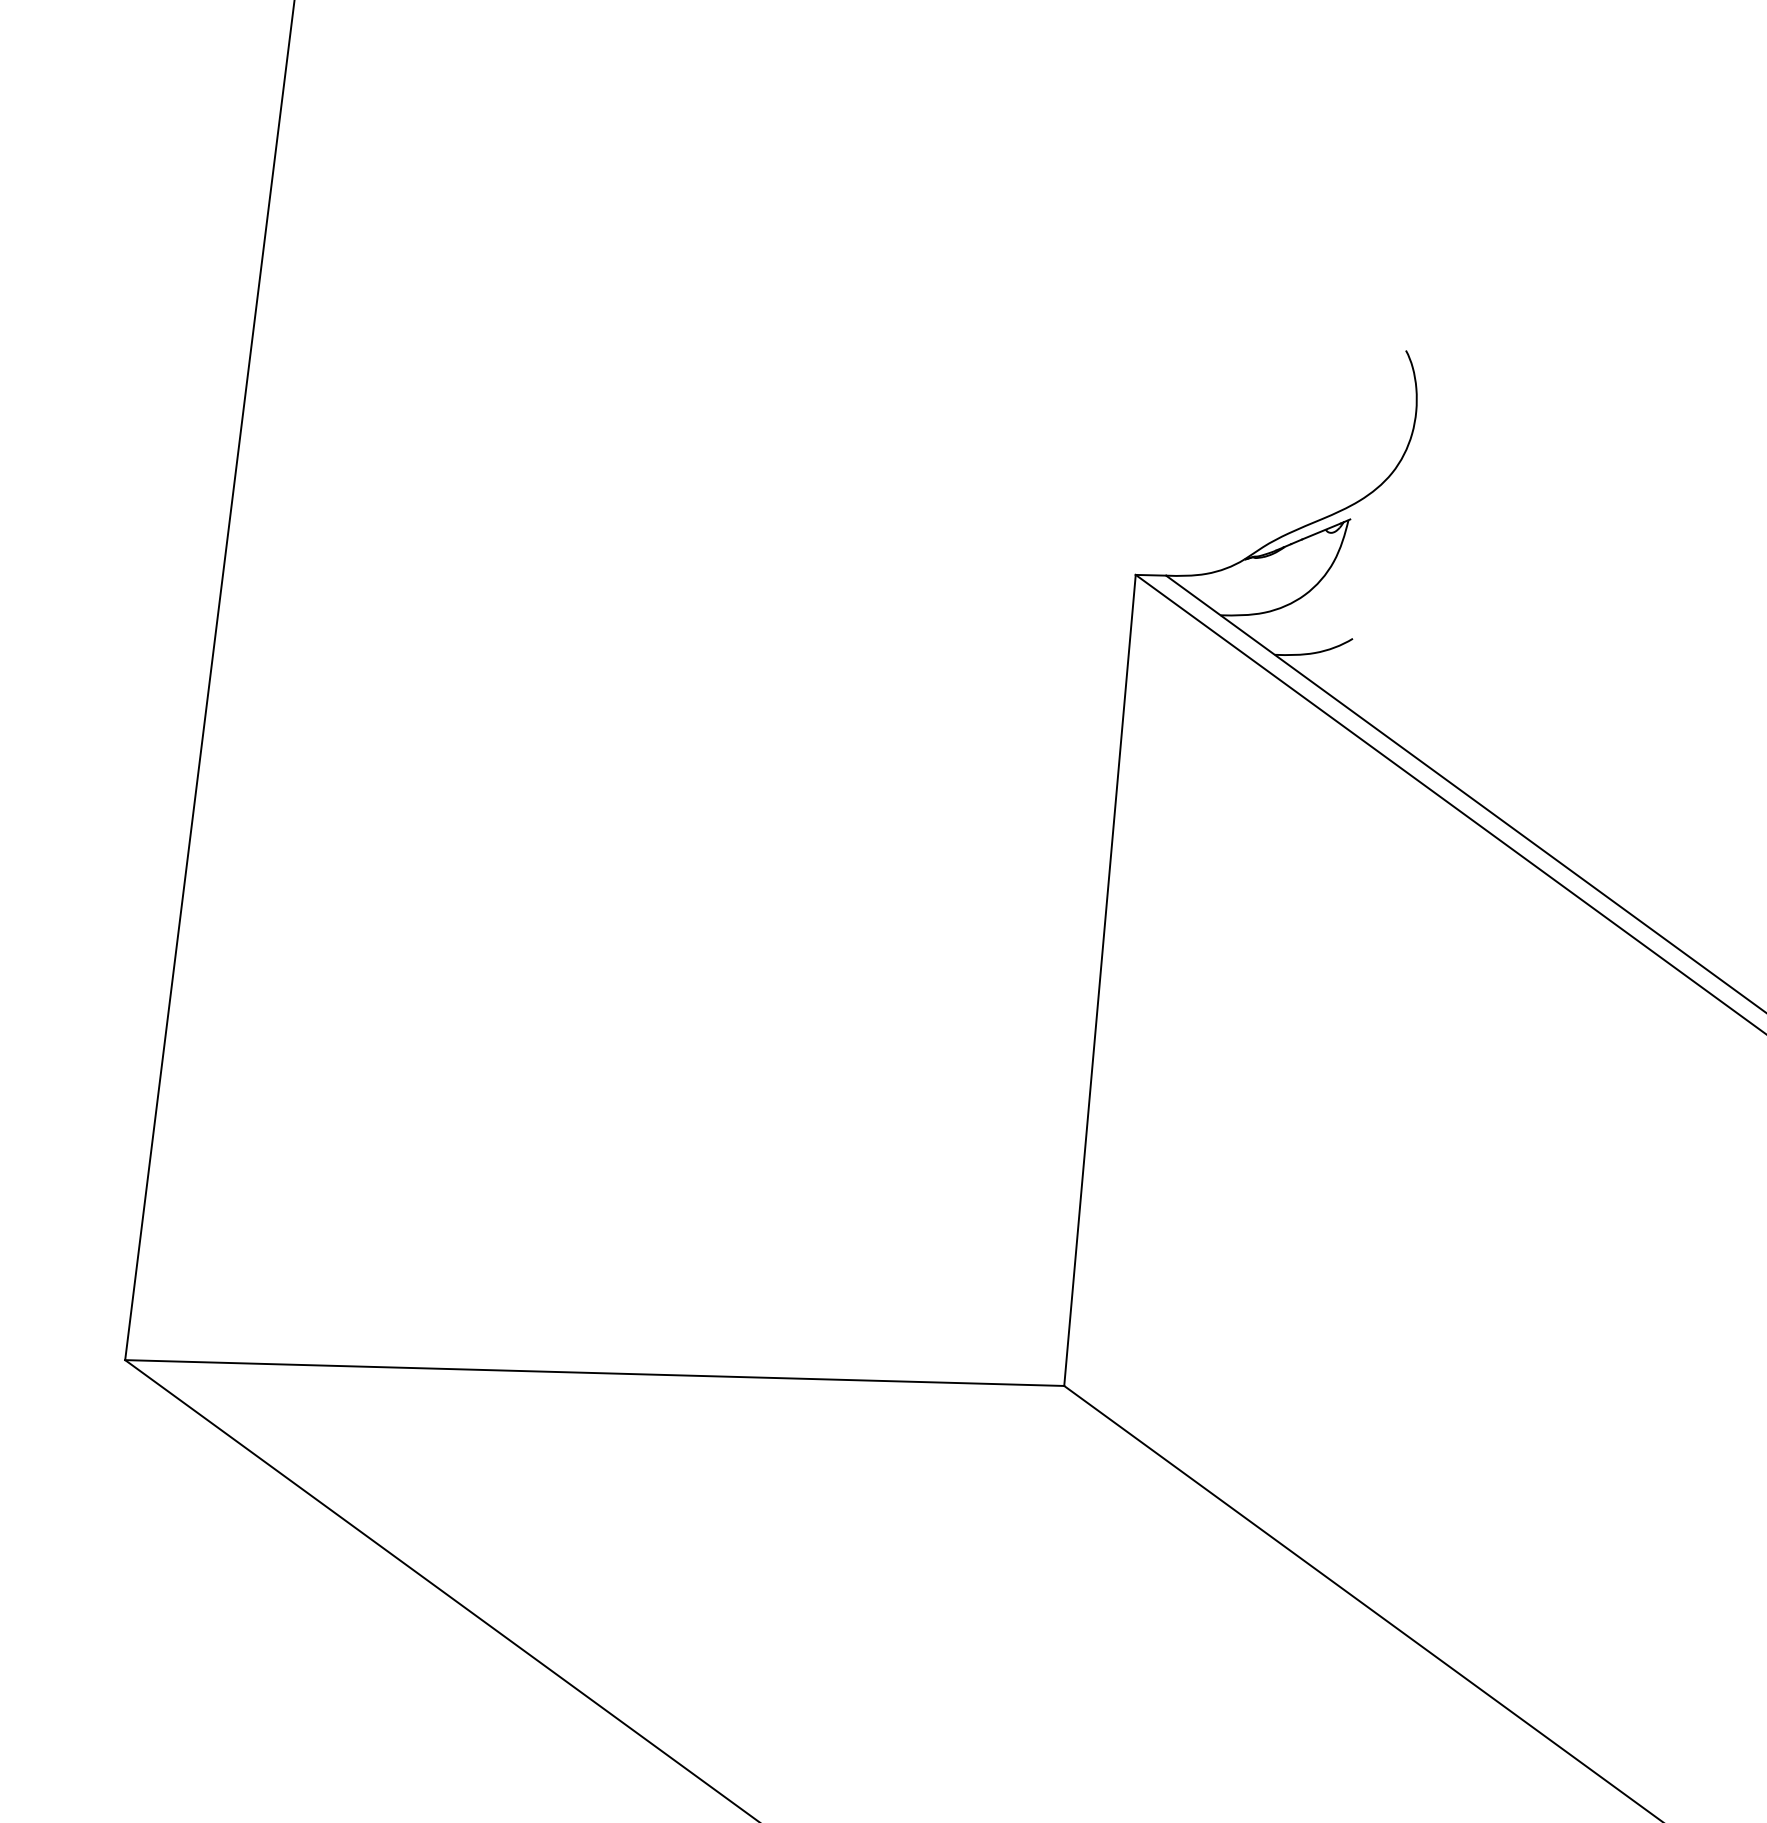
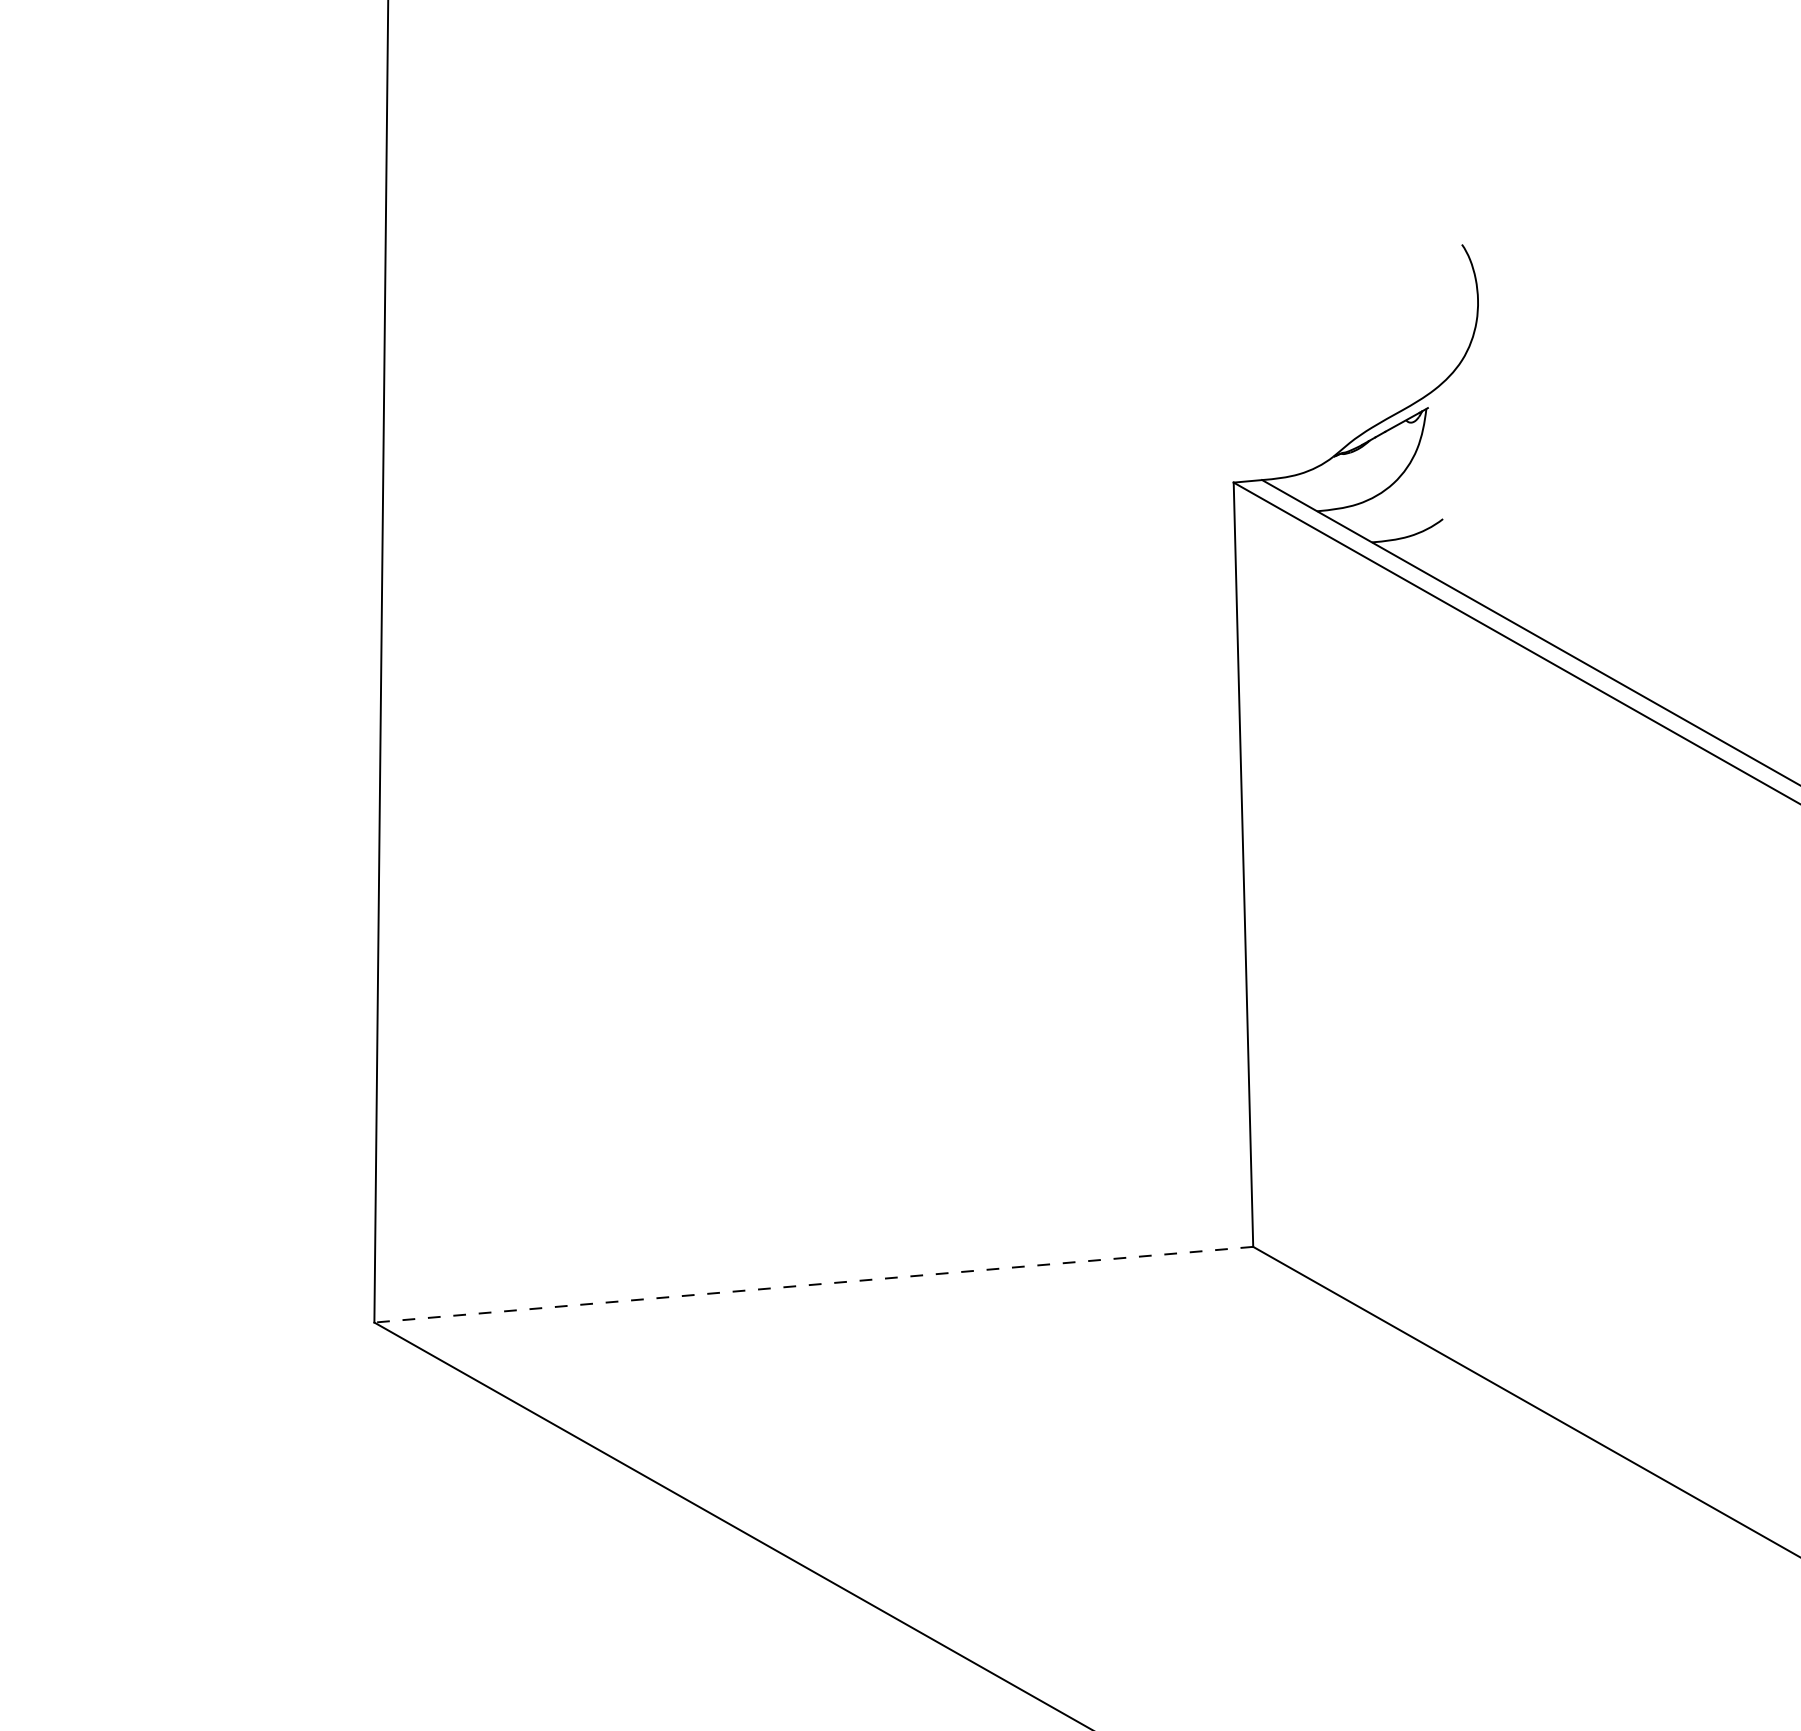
line: (594, 1372) -> (813, 1284), solid -> dashed

